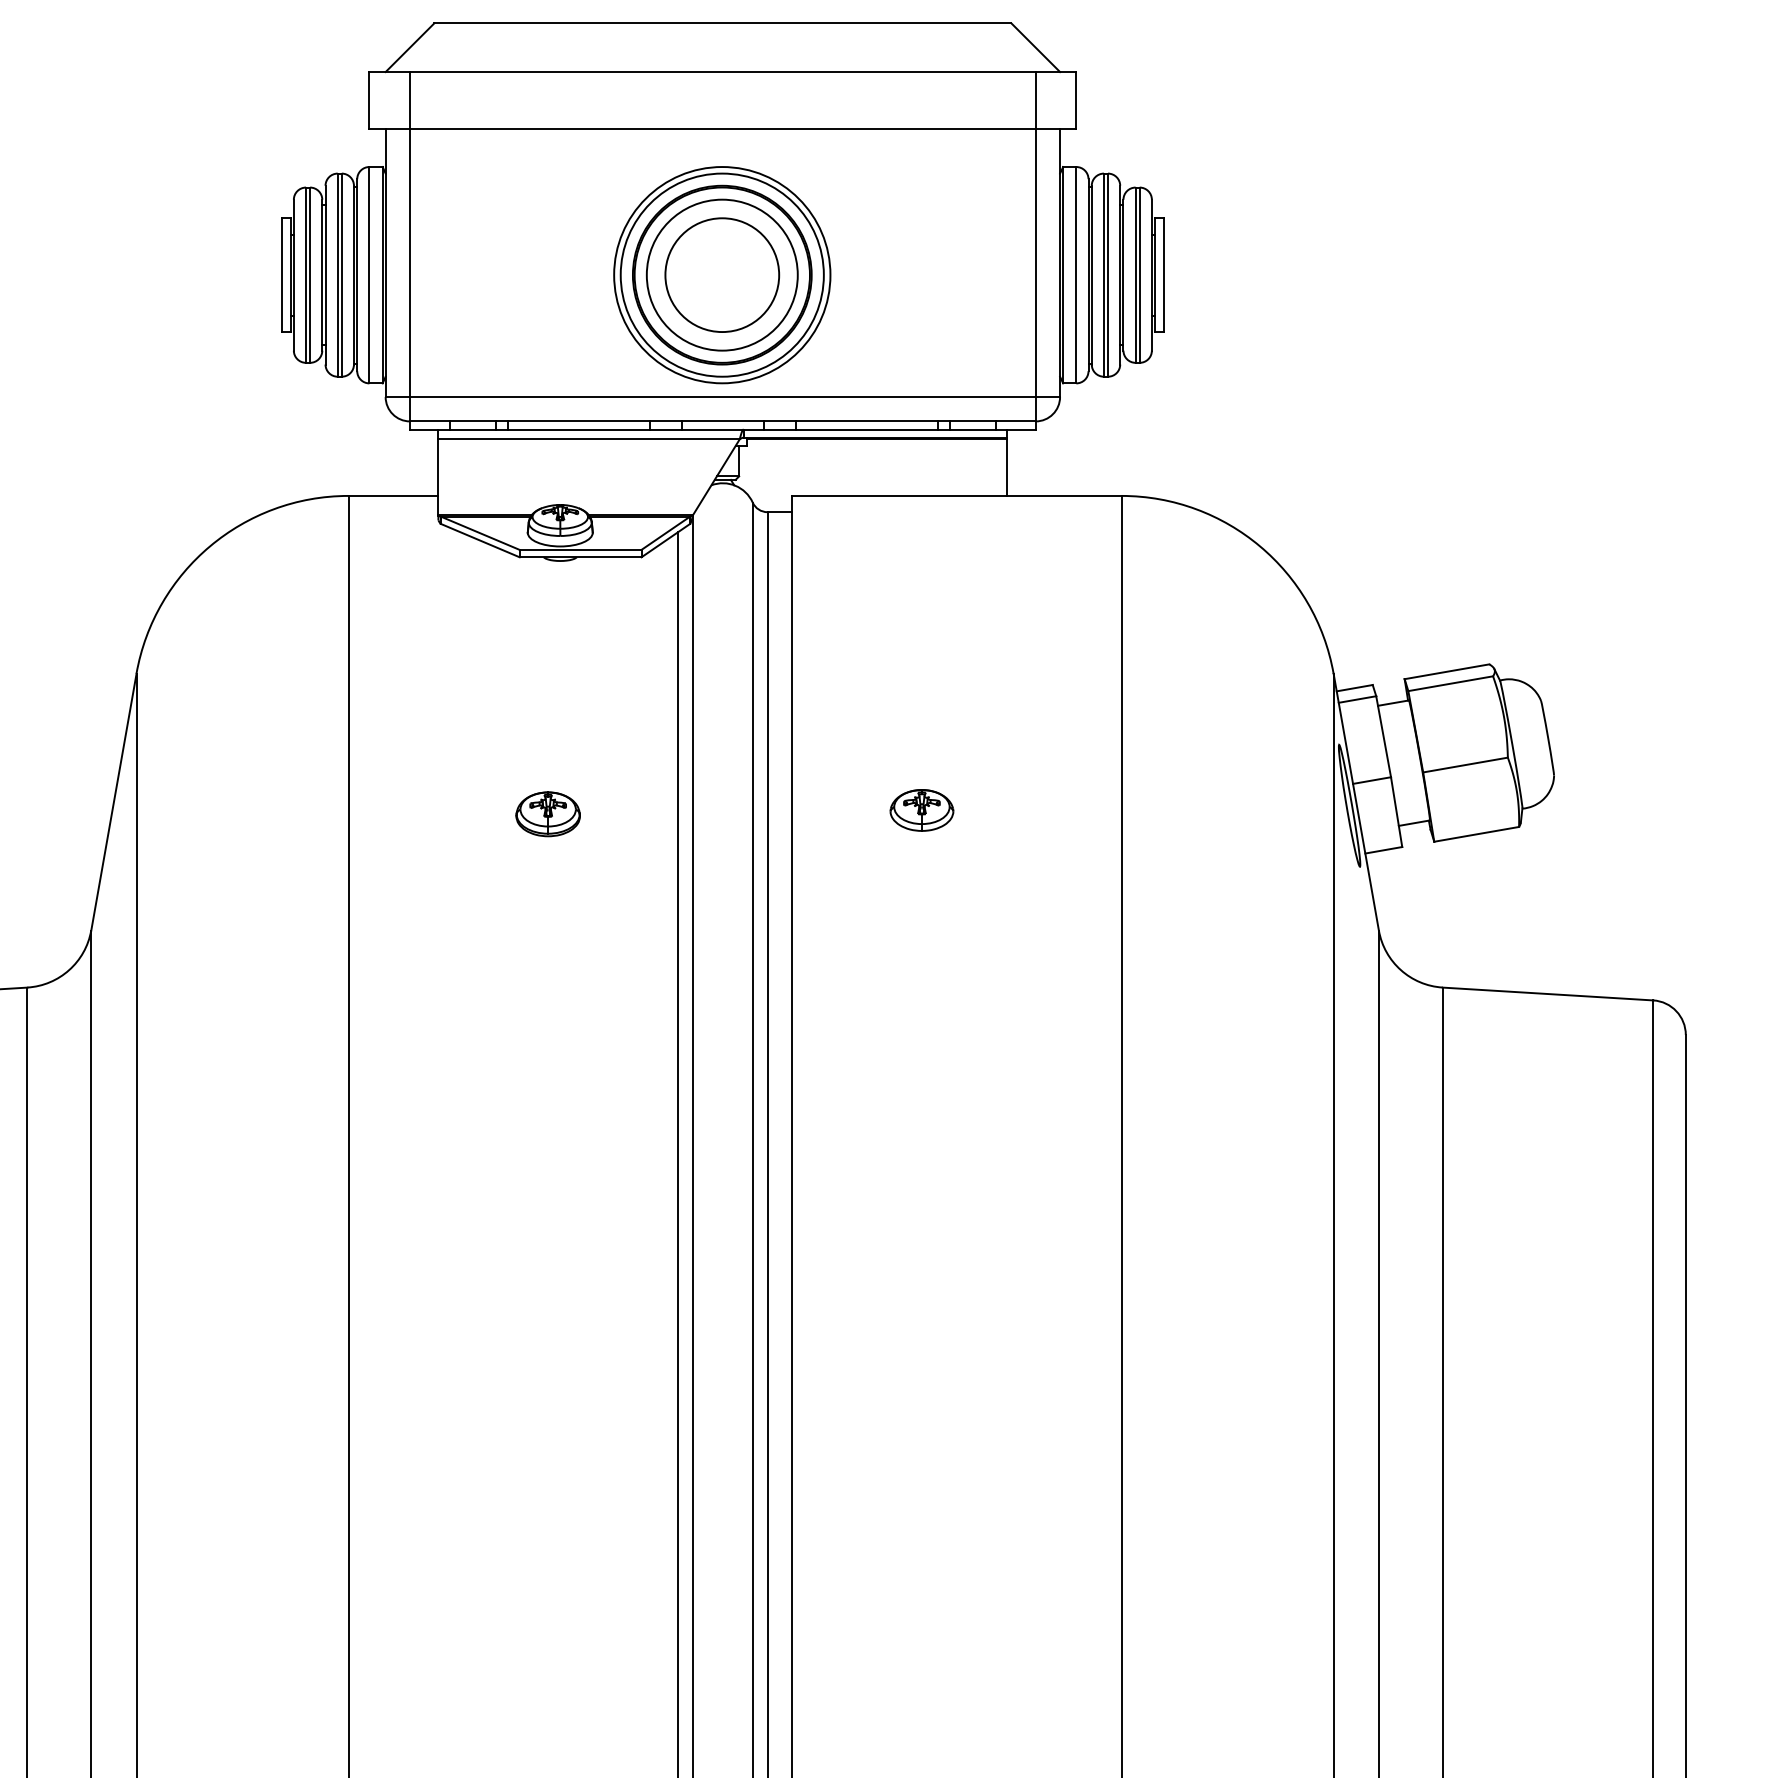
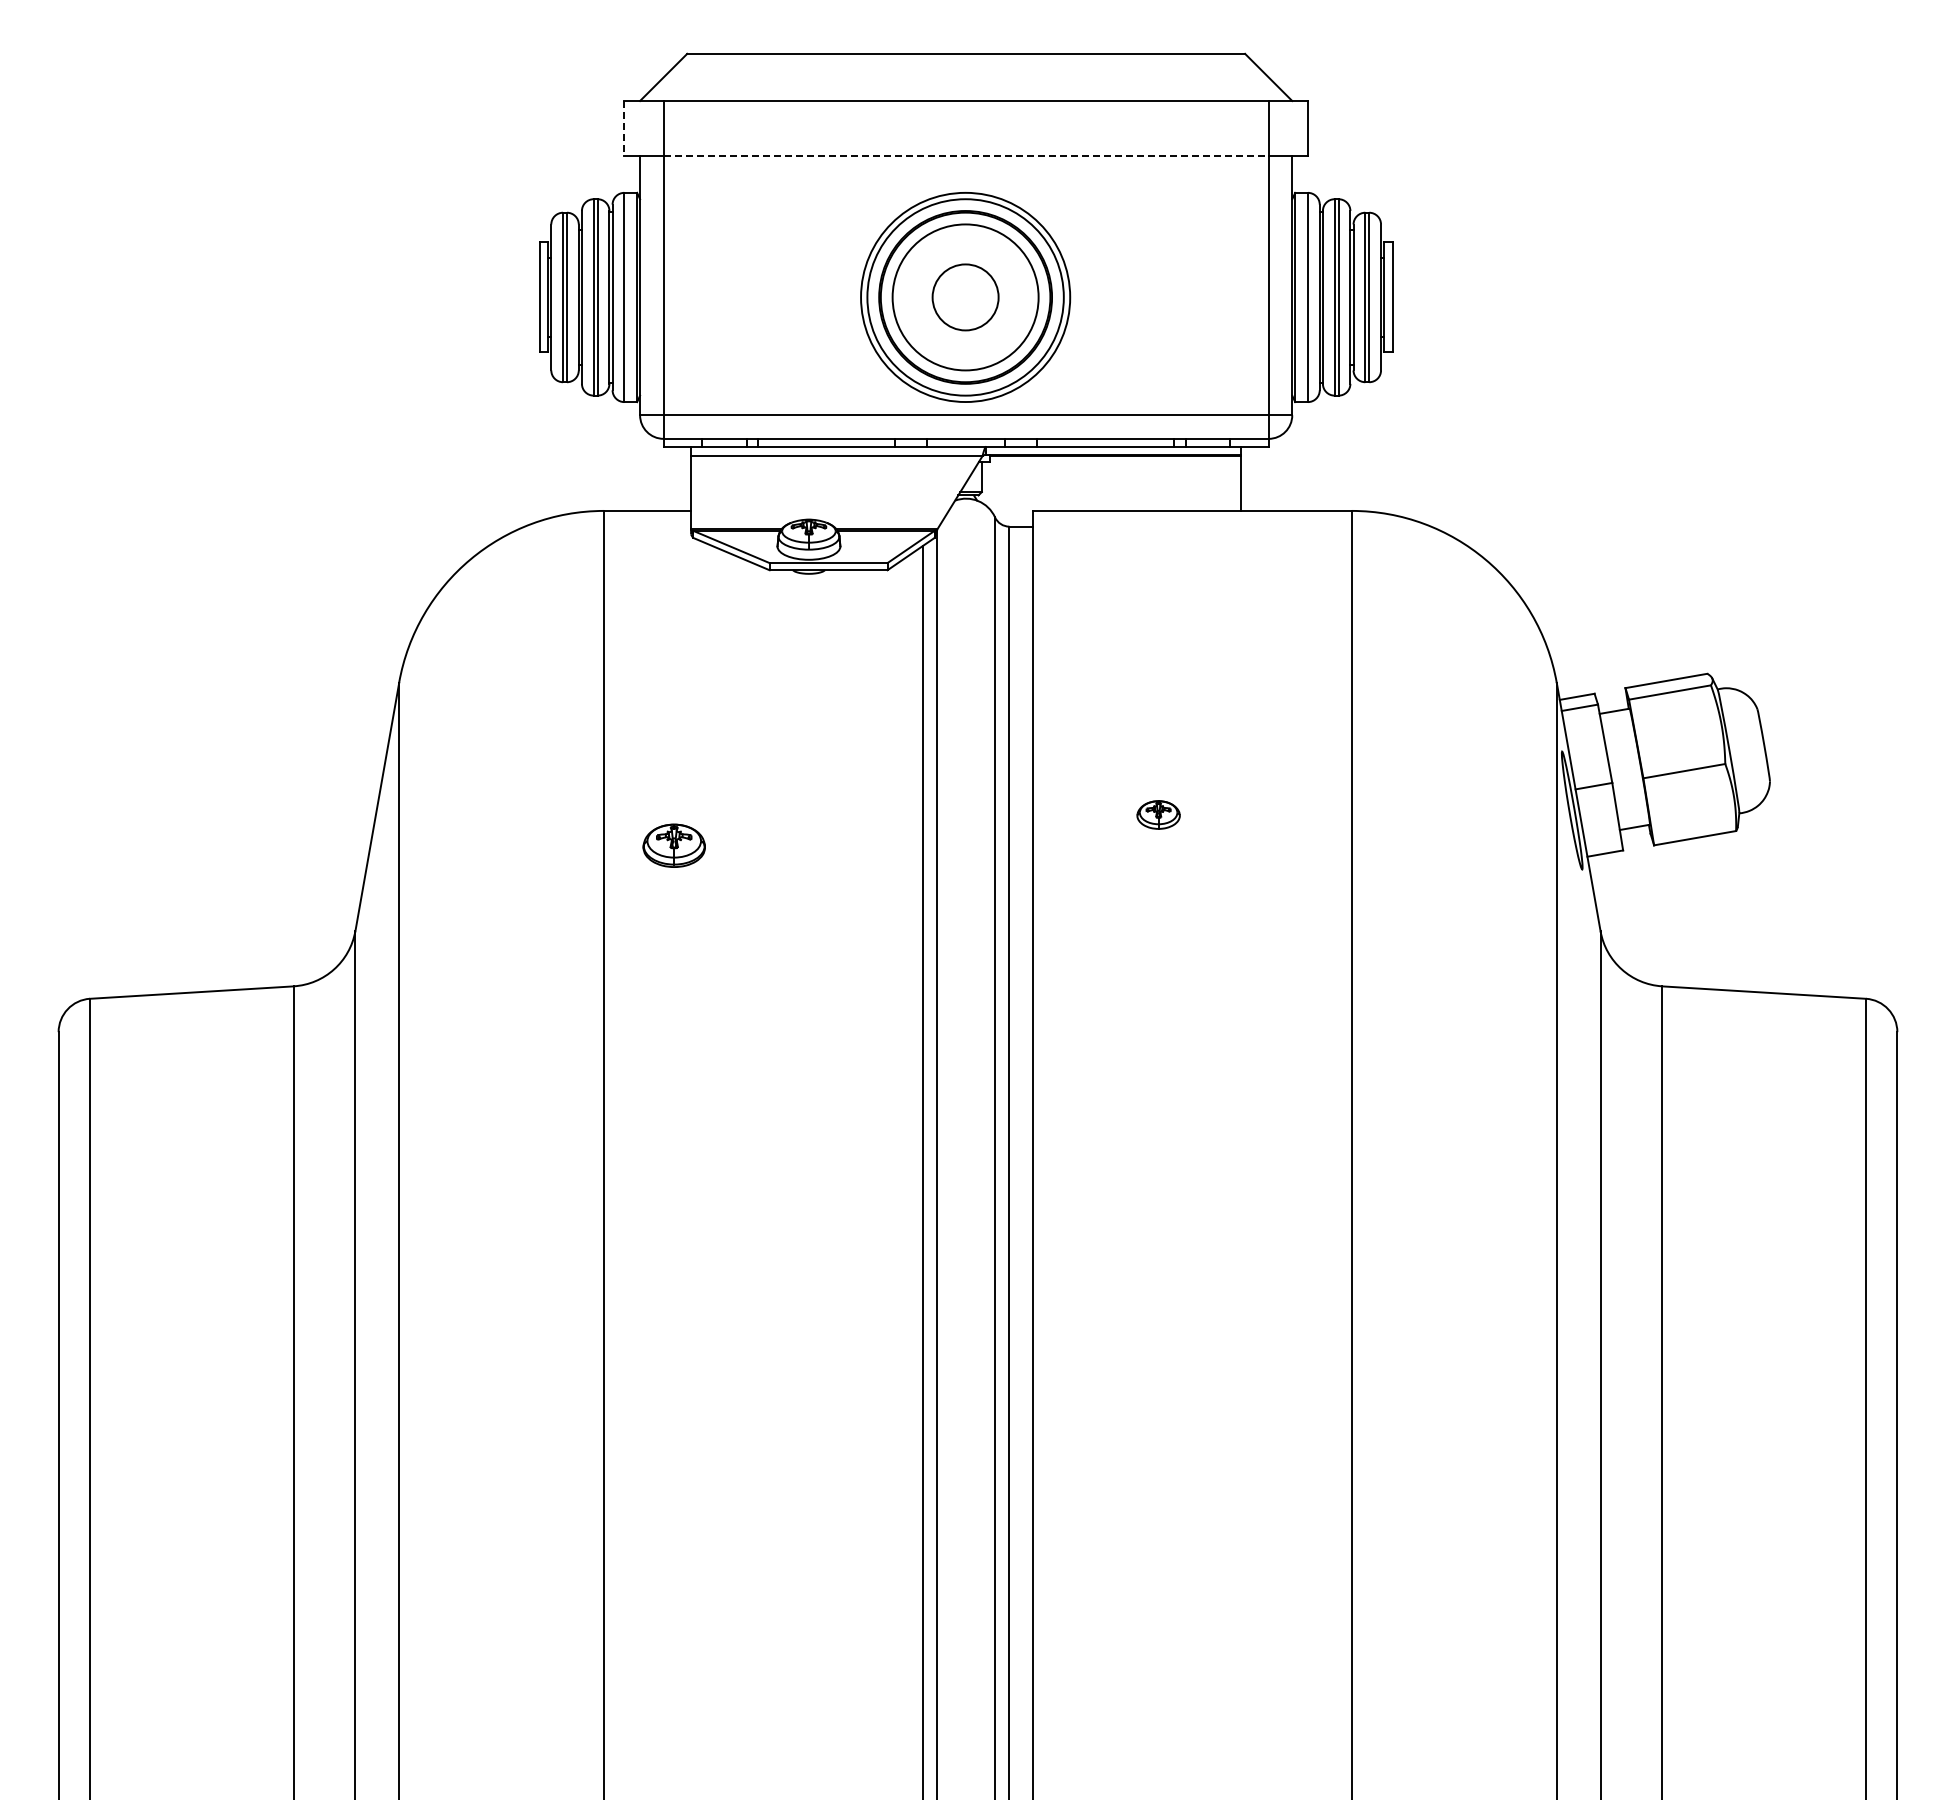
line: (369, 100) -> (624, 128), solid -> dashed
line: (723, 129) -> (966, 156), solid -> dashed
circle: (722, 275) -> (965, 297), size x0.6
part: (921, 809) -> (1158, 814), size x0.7
part: (547, 813) -> (673, 845), moved

